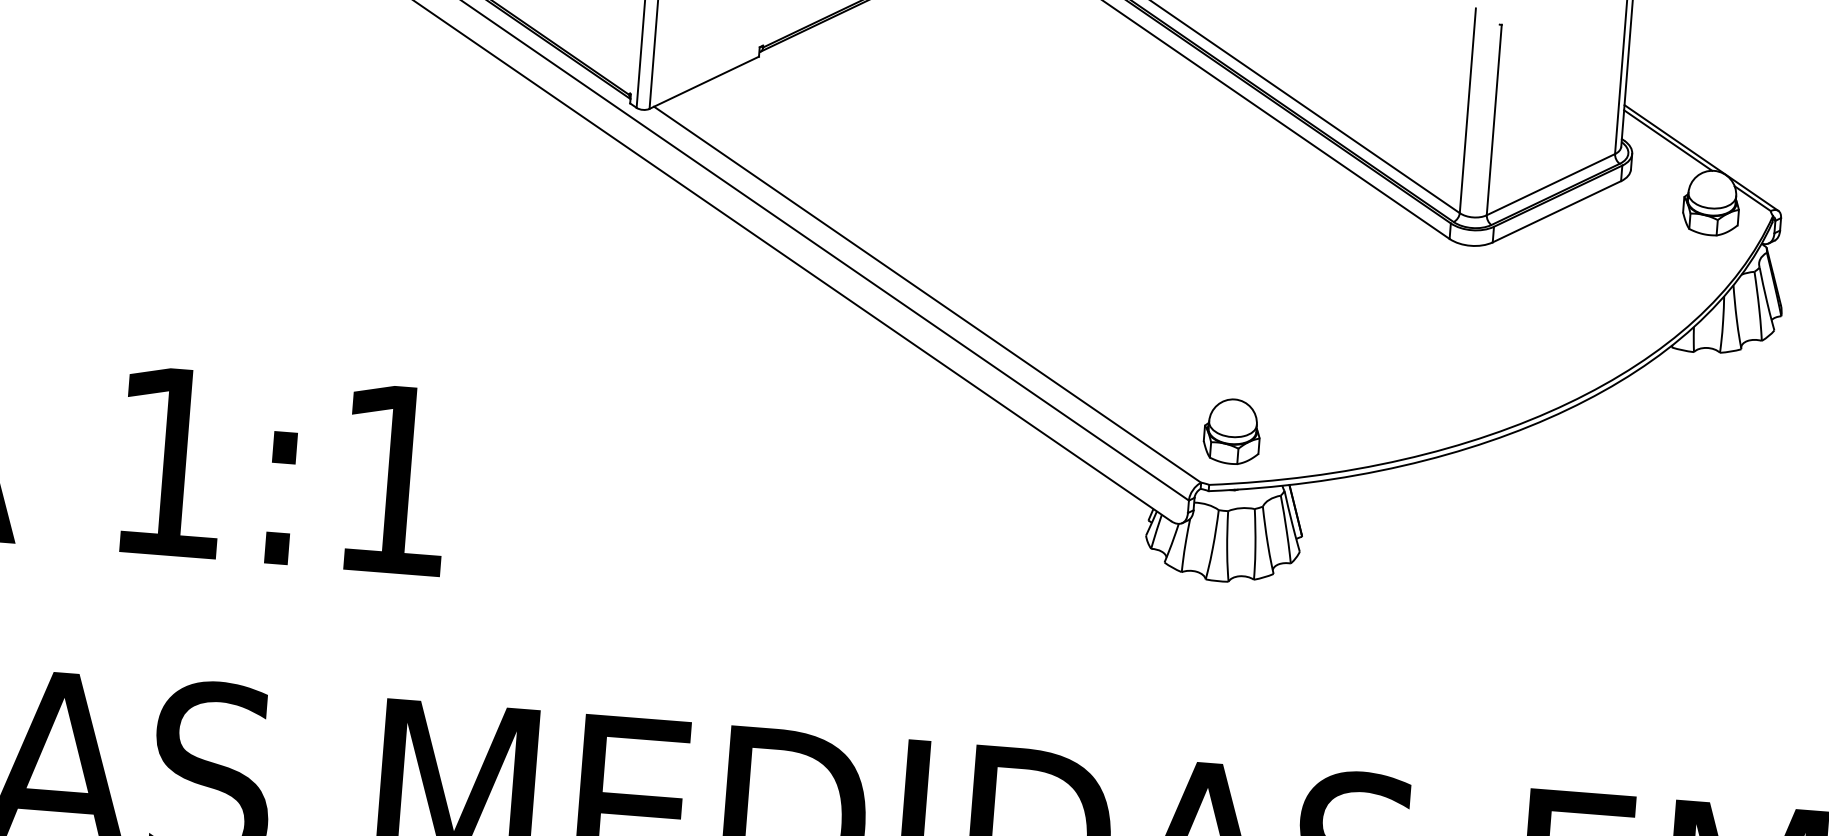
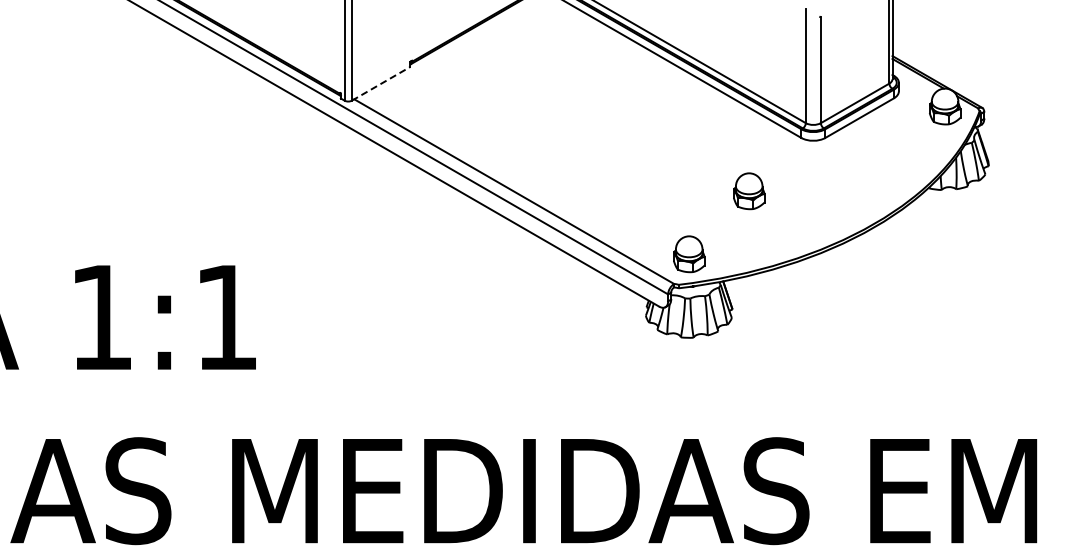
line: (705, 82) -> (381, 83), solid -> dashed
part: (1349, 327) -> (749, 191), added

